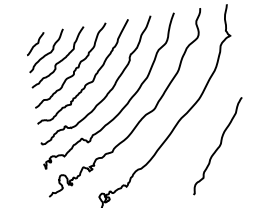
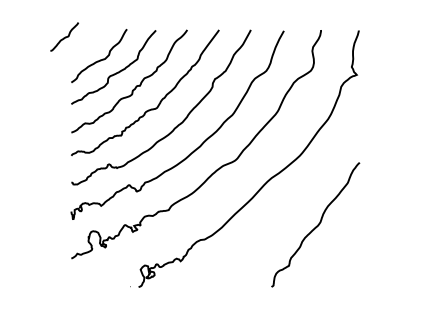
curve: (36, 43) -> (65, 36), moved

